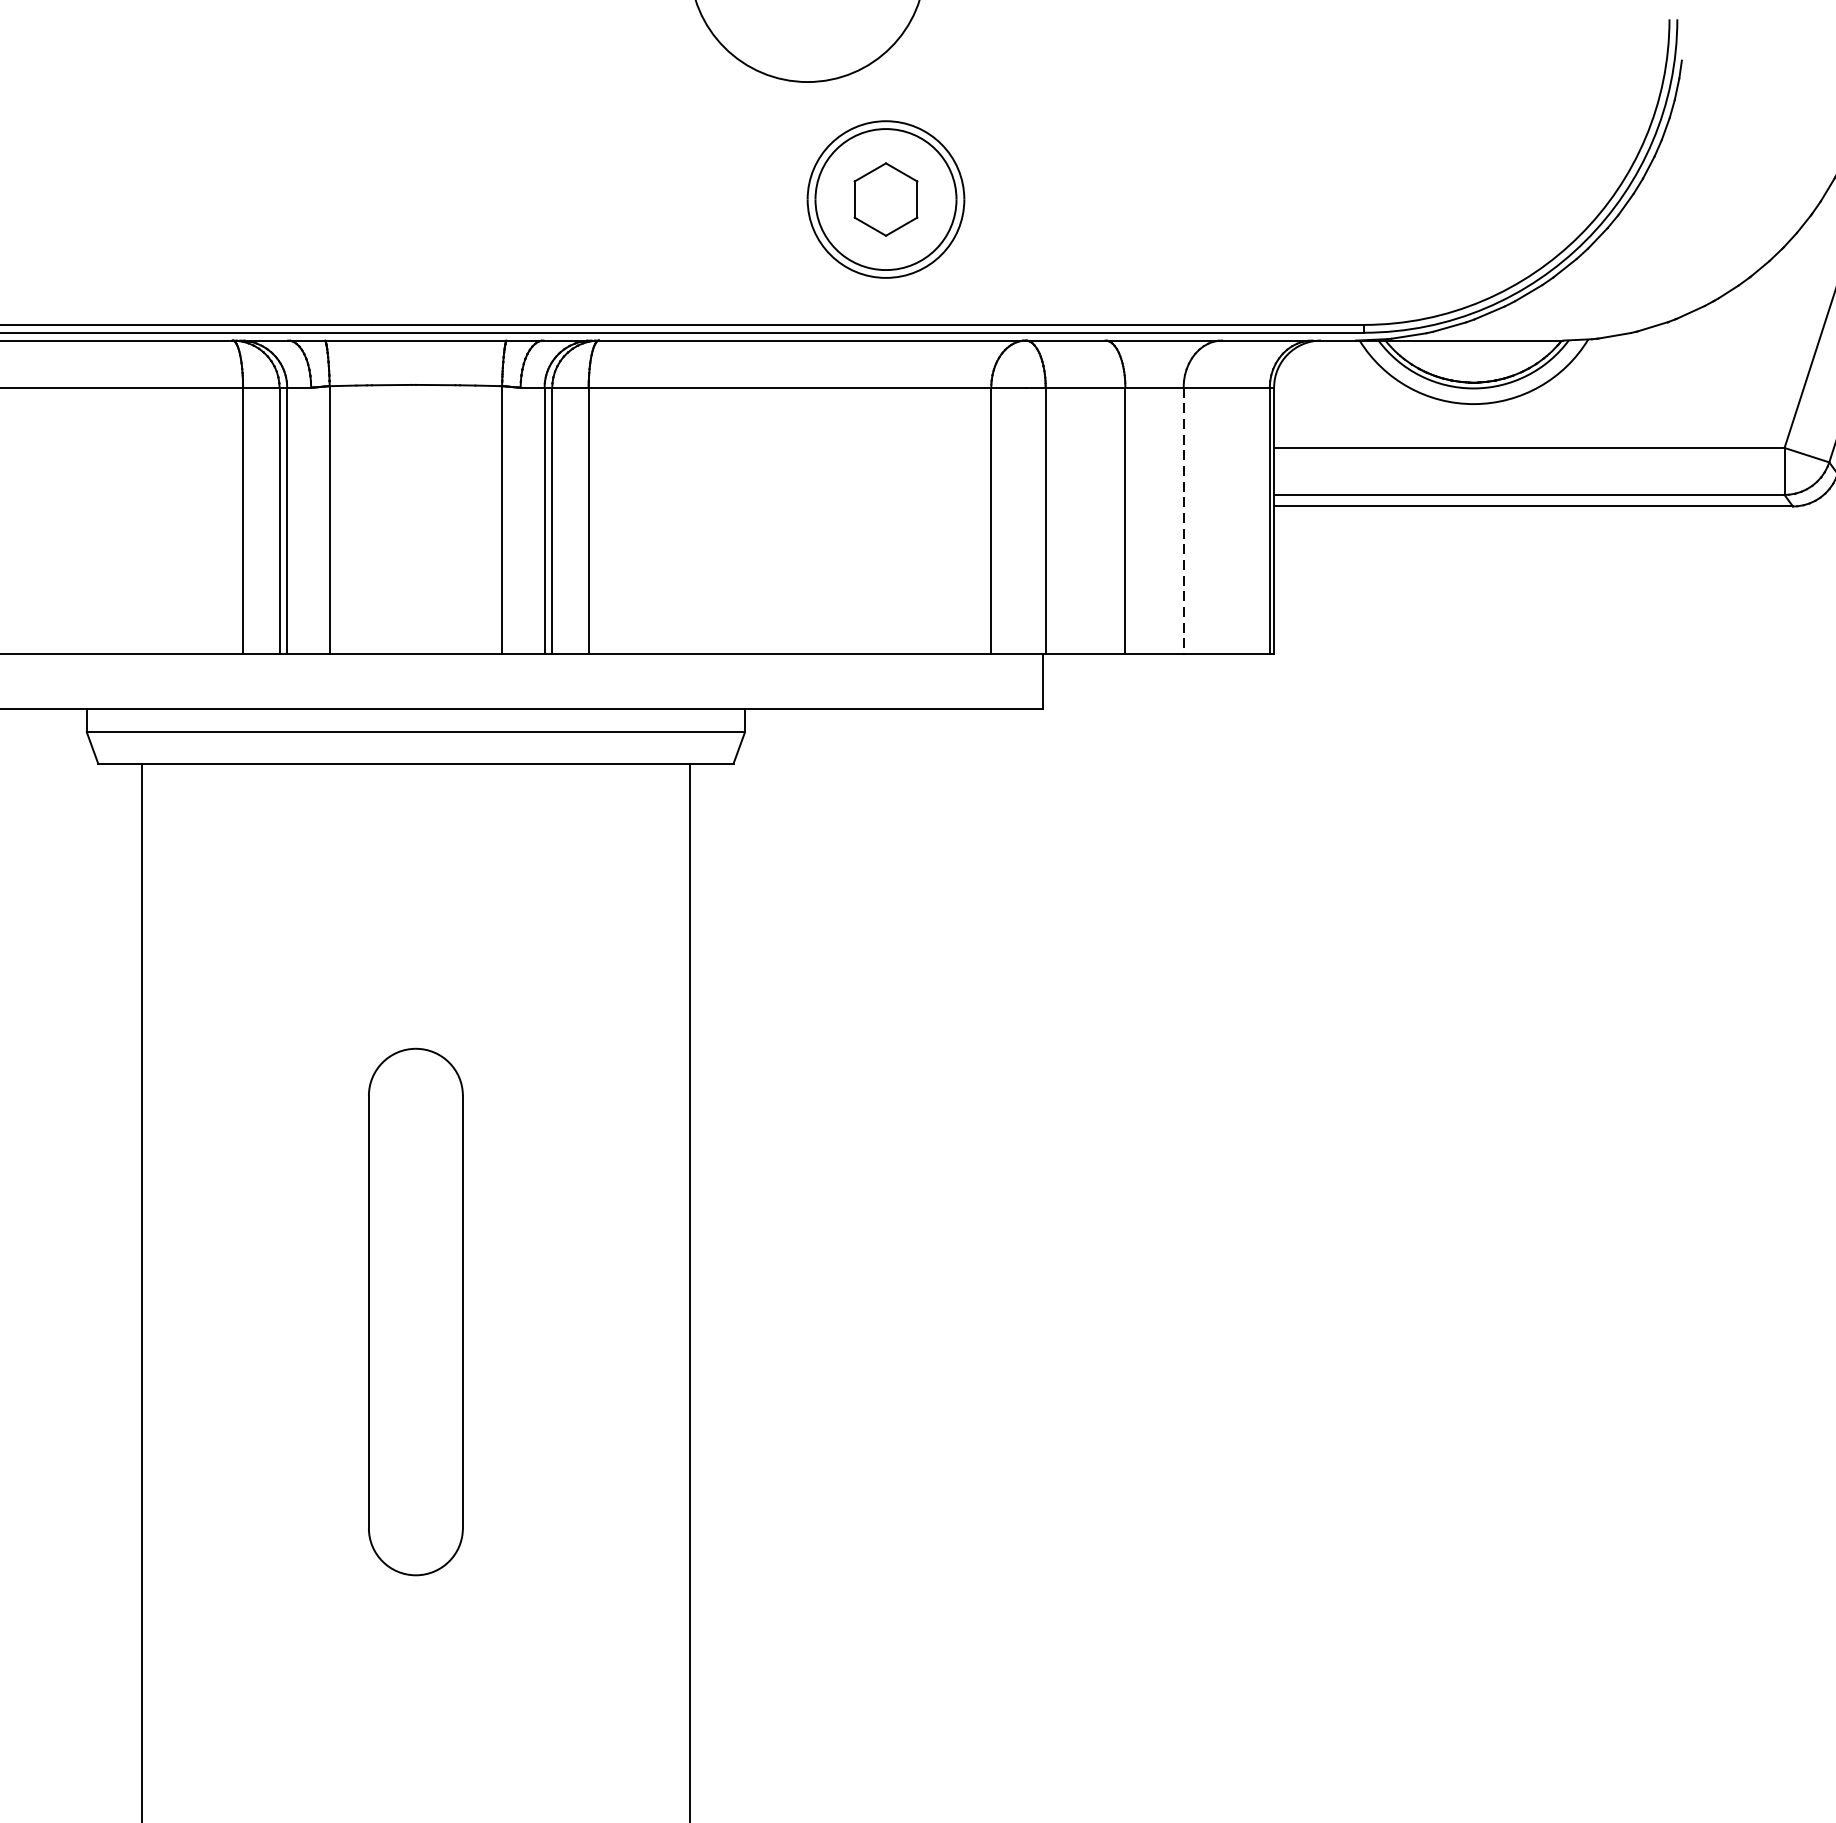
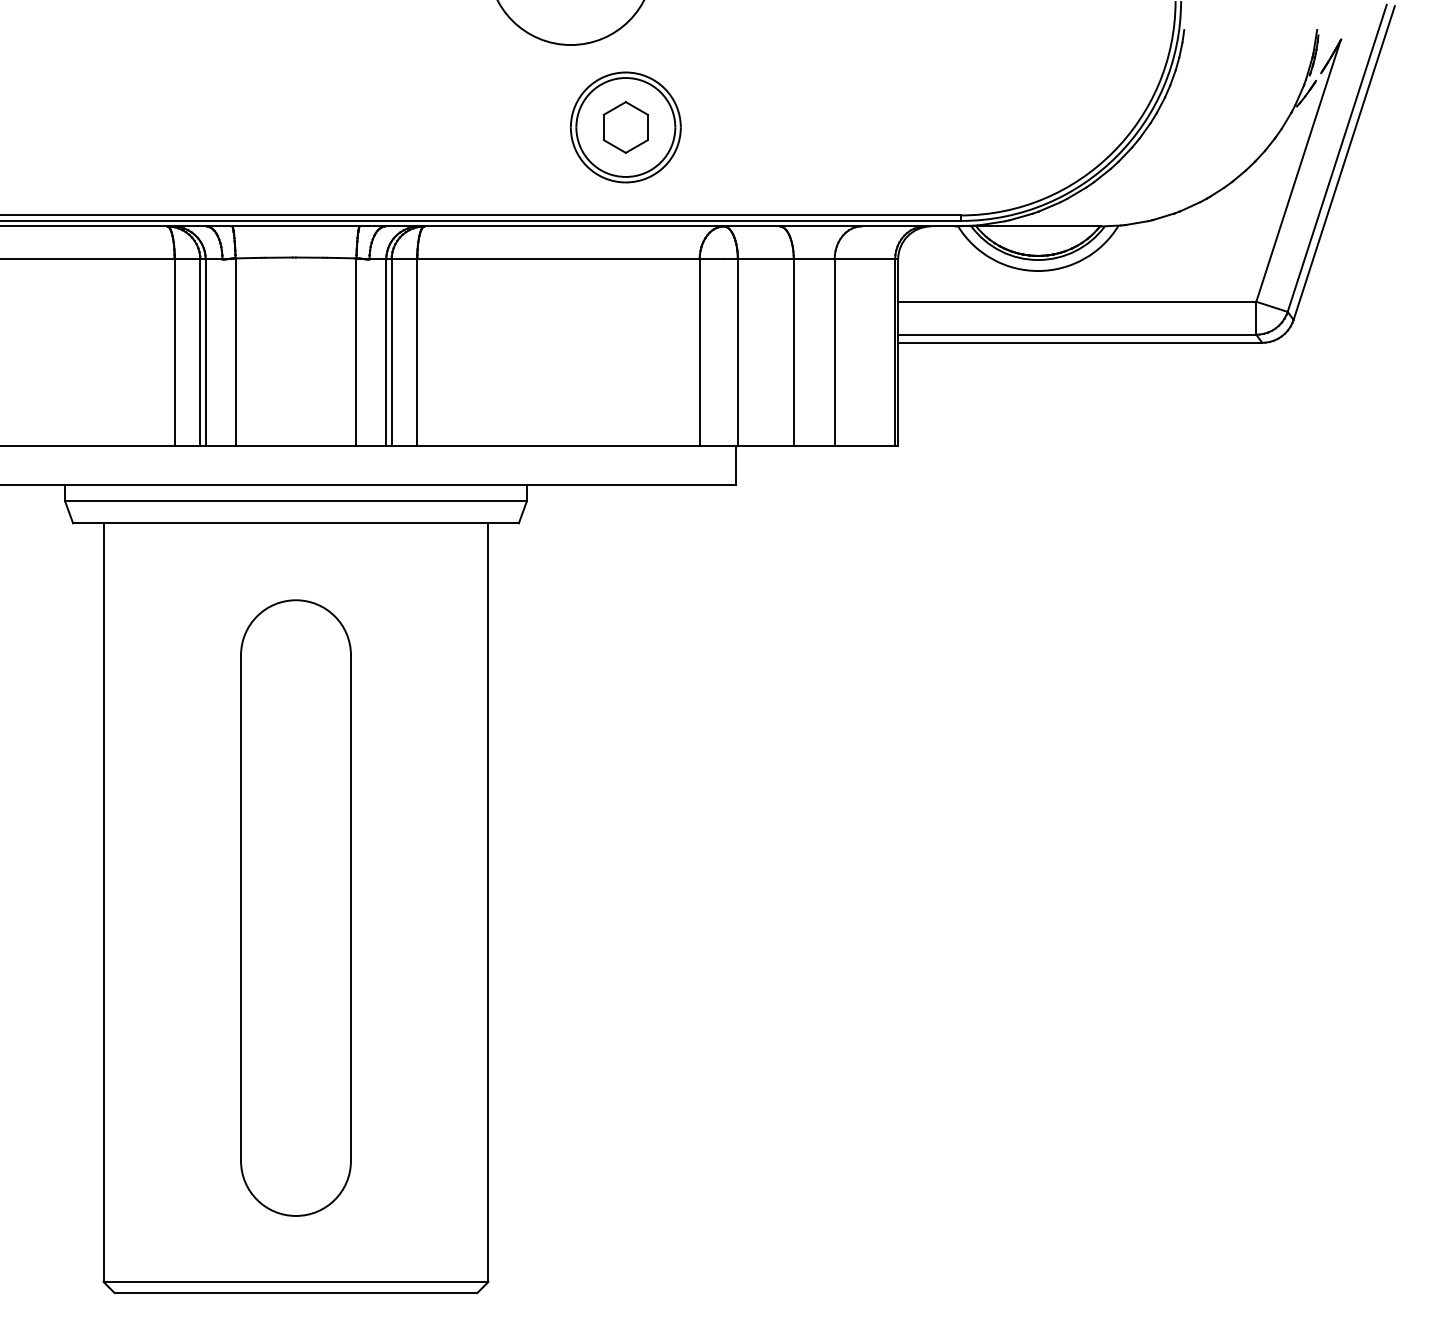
line: (1183, 521) -> (834, 353), dashed -> solid
part: (415, 1311) -> (295, 907), size x1.67

